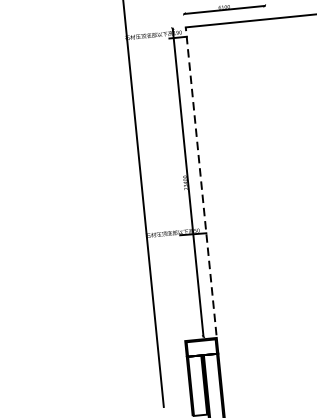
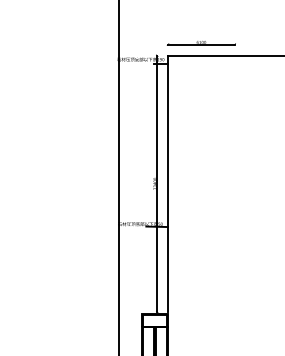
line: (201, 180) -> (168, 183), dashed -> solid

